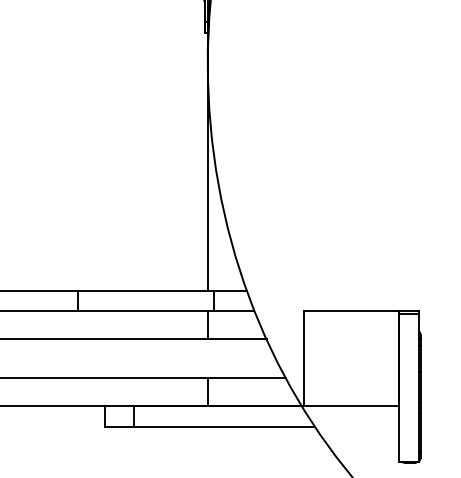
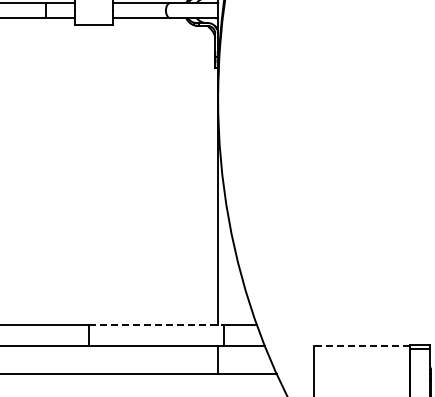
line: (145, 290) -> (155, 325), solid -> dashed
line: (351, 310) -> (361, 345), solid -> dashed

